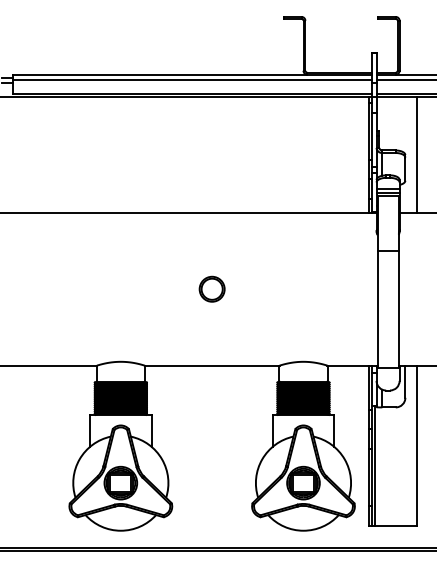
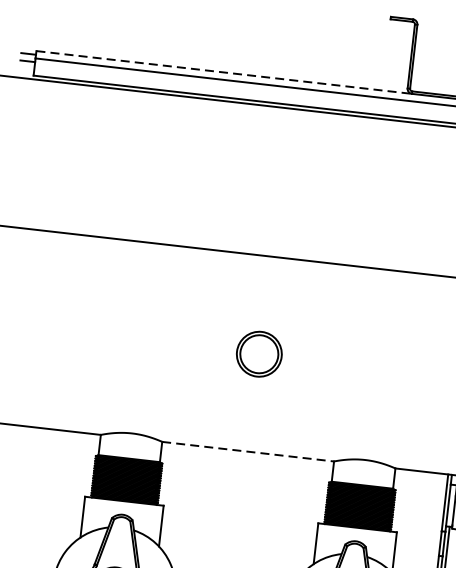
line: (160, 74) -> (224, 72), solid -> dashed
part: (211, 288) -> (258, 353), size x1.4
line: (212, 365) -> (248, 451), solid -> dashed

